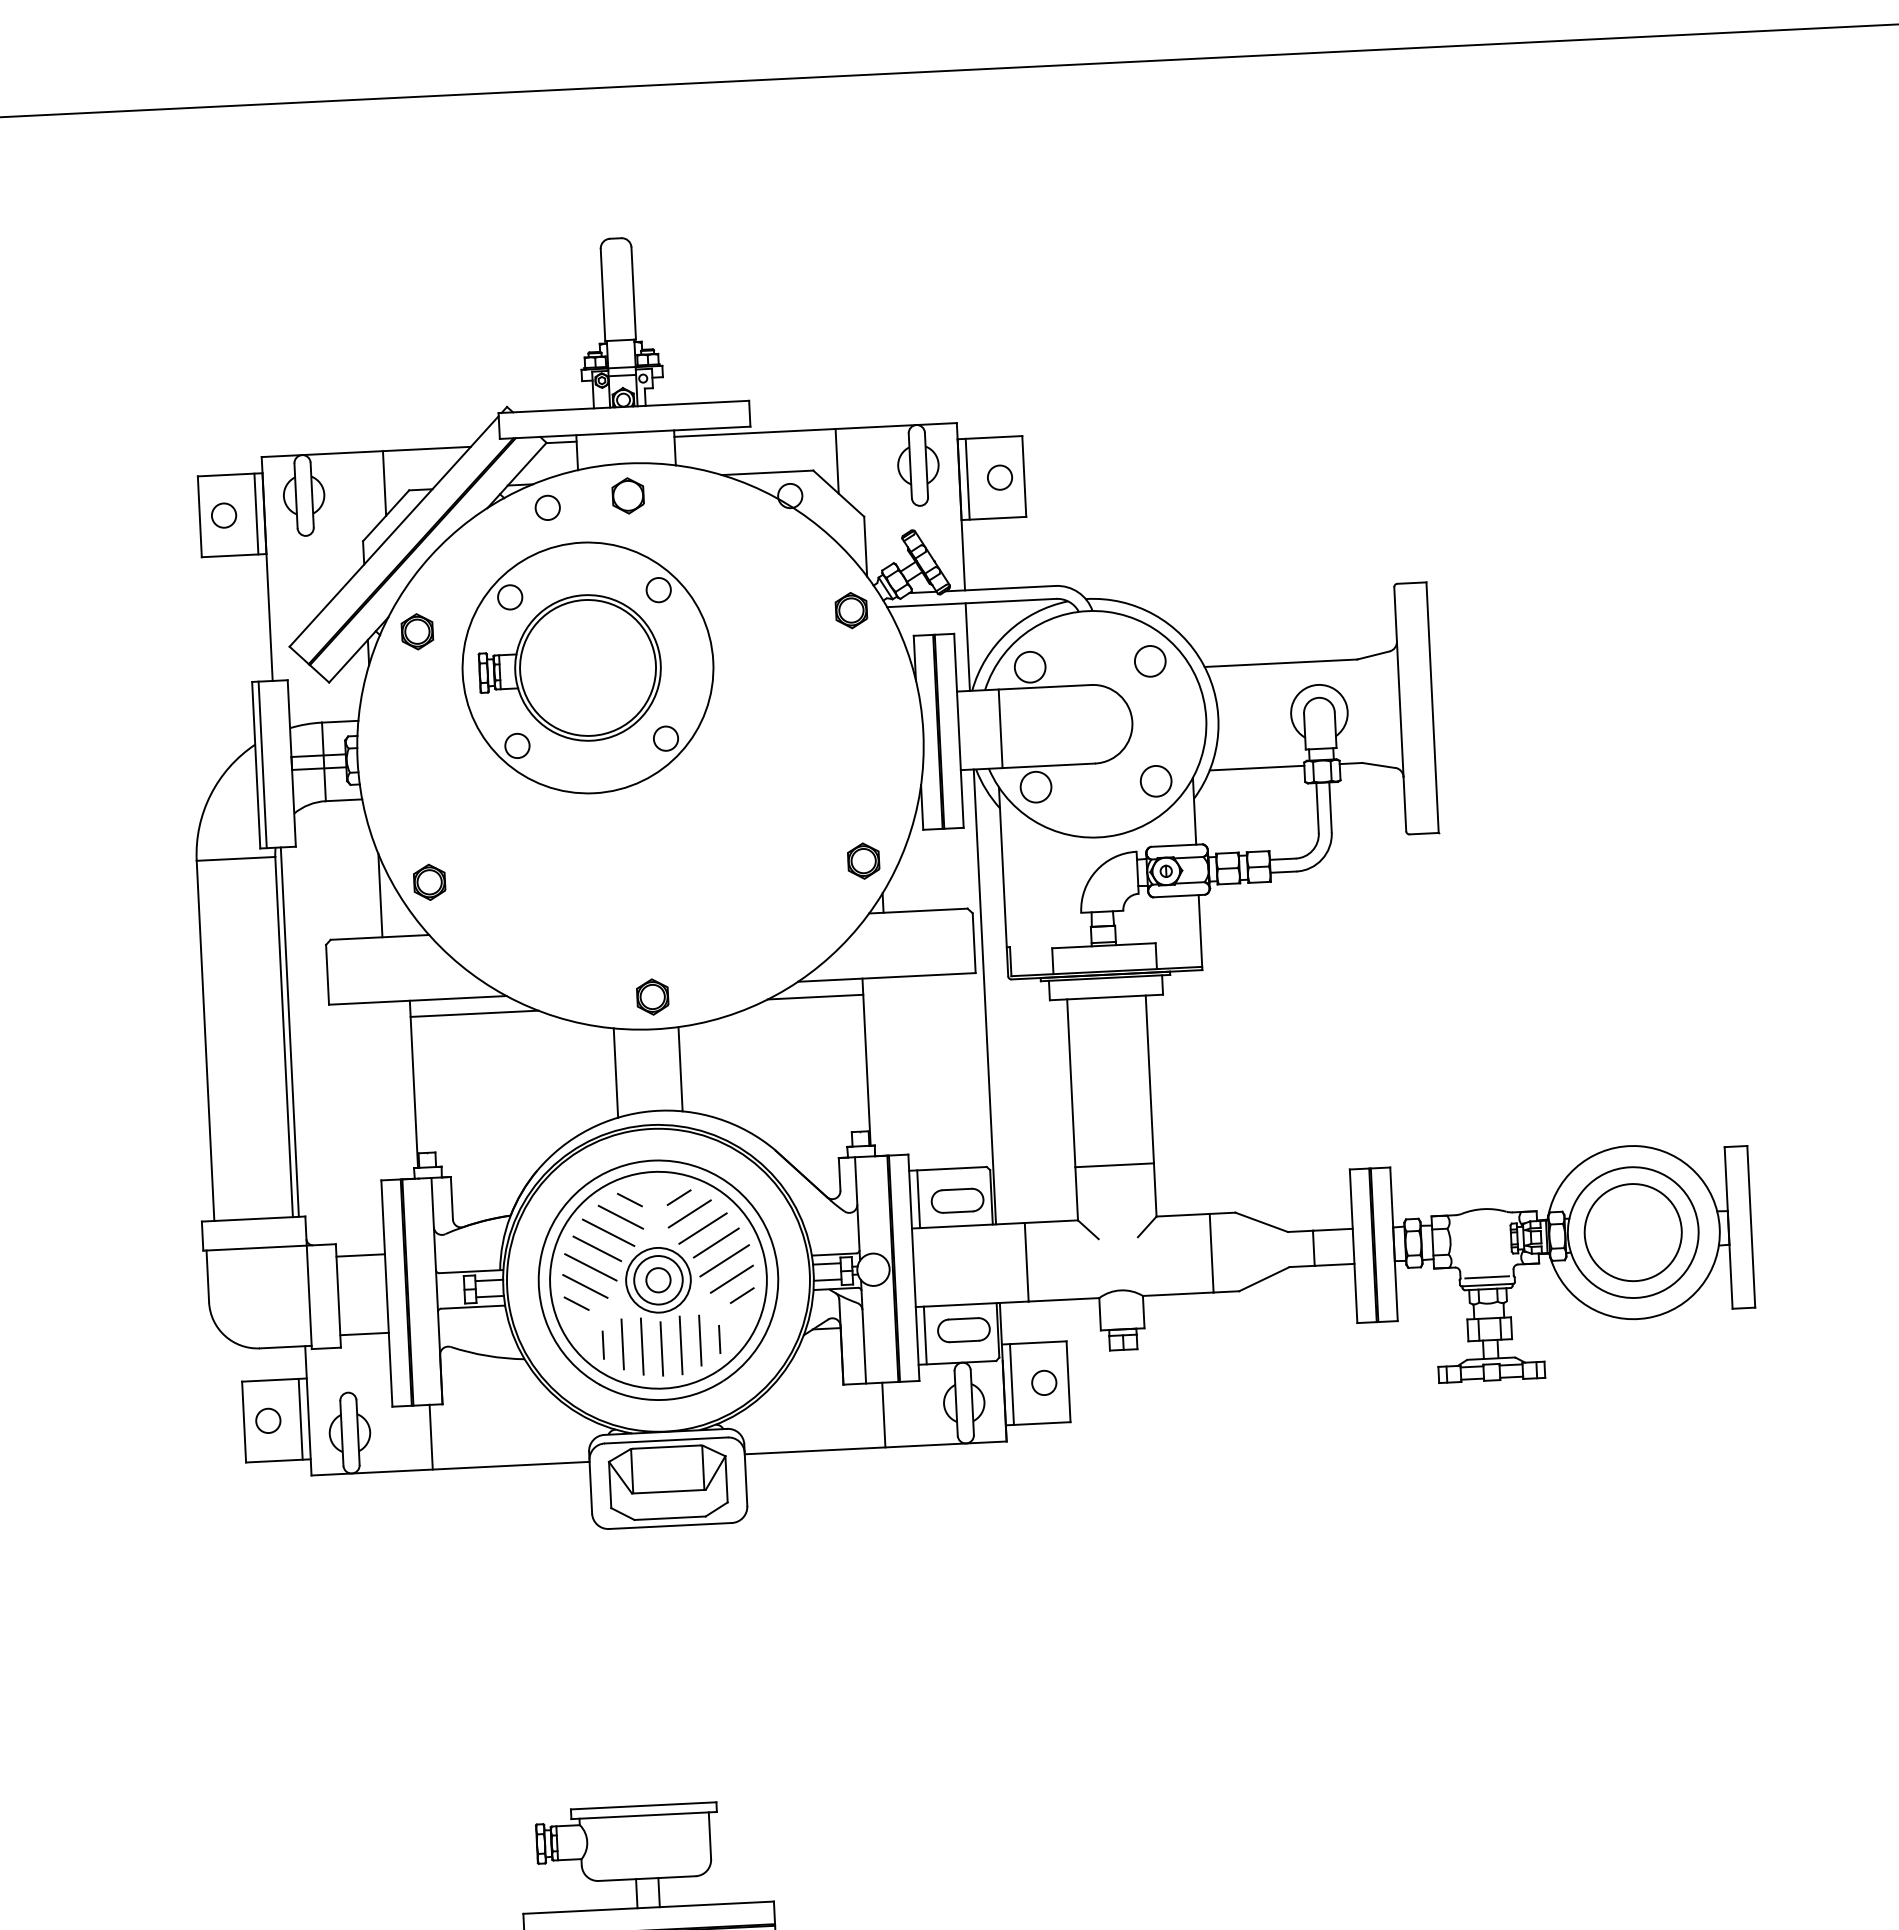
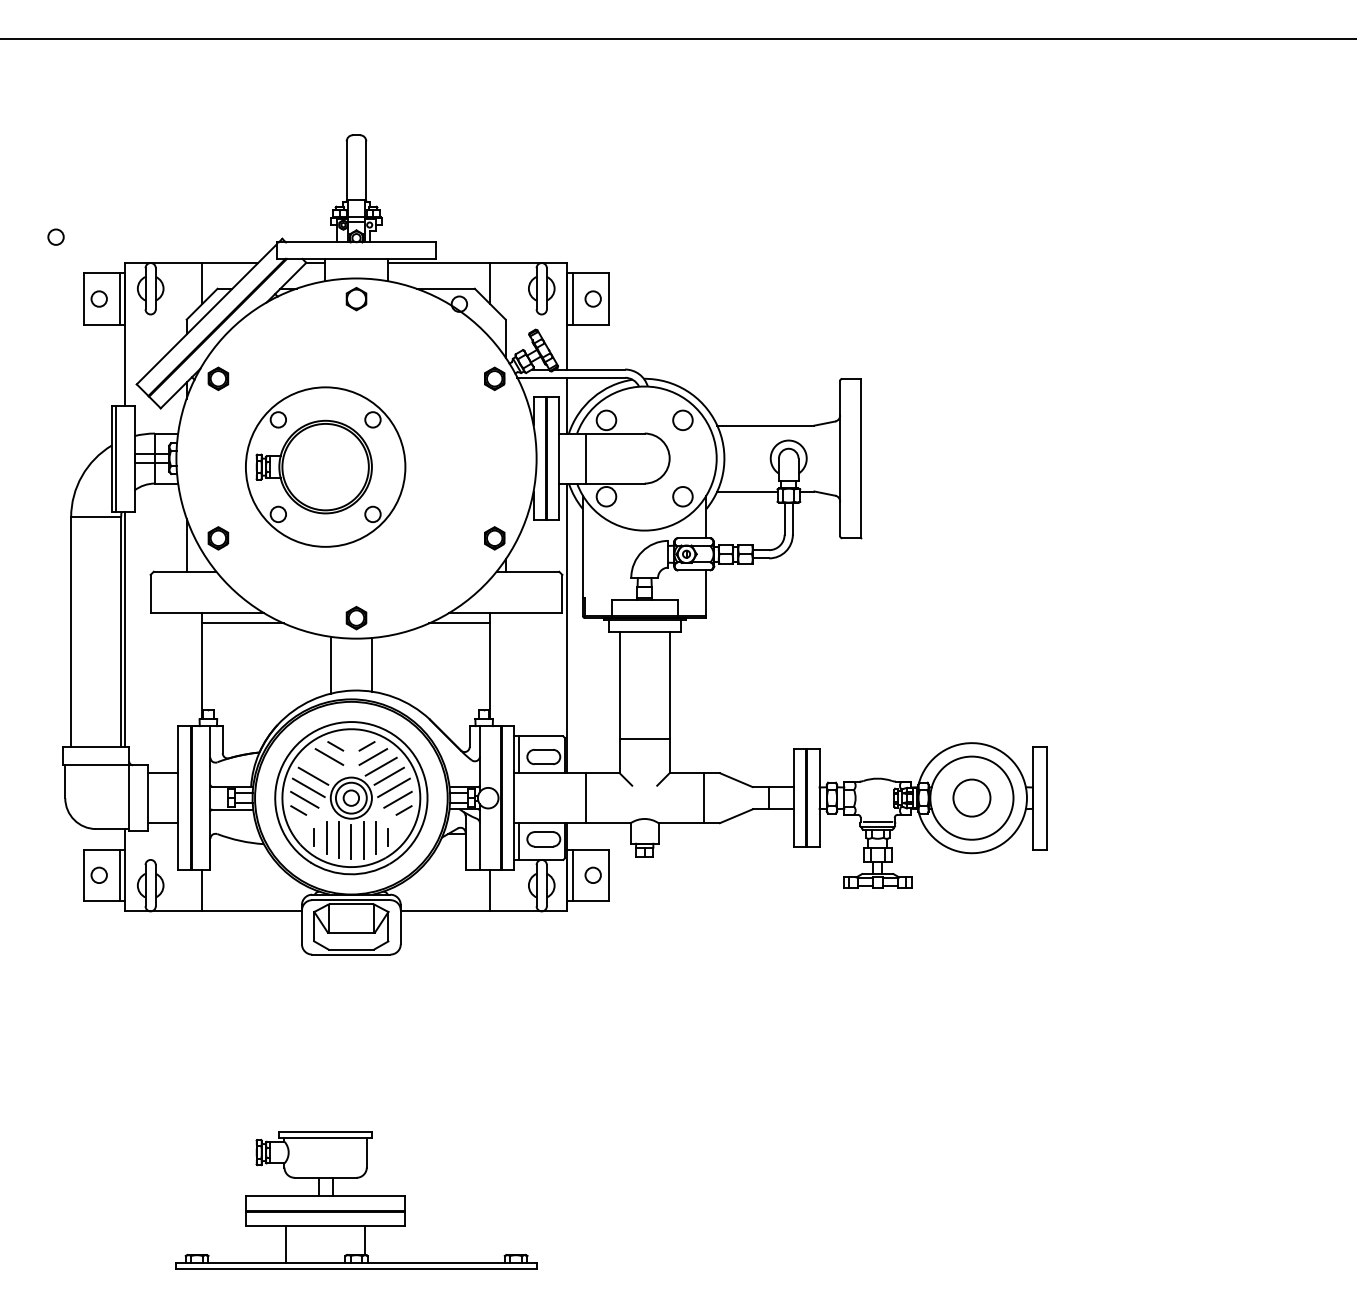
circle: (546, 506) -> (55, 236), moved
part: (587, 667) -> (325, 466), moved
circle: (1632, 1231) -> (971, 797), size x0.6
line: (609, 1232) -> (321, 766), removed

